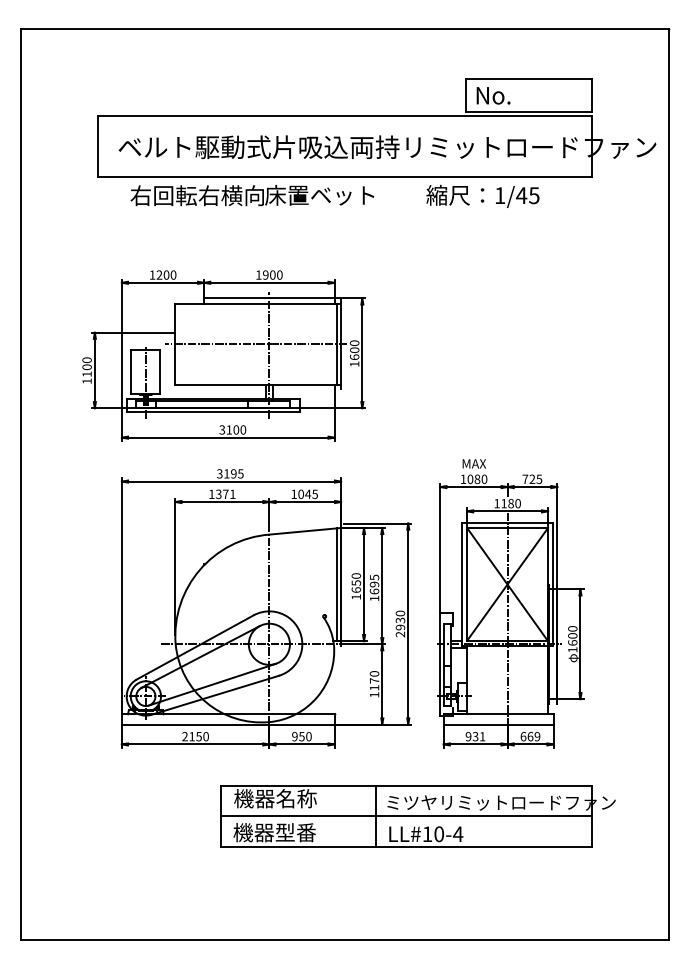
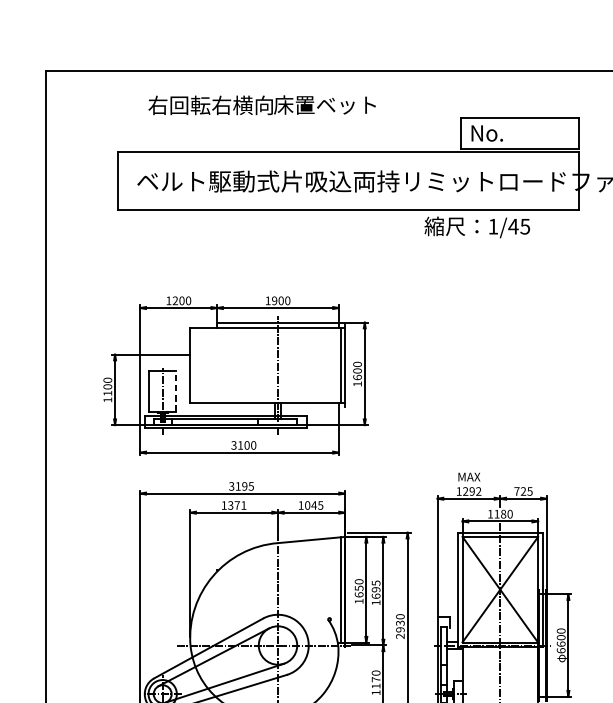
text: (252, 195) -> (262, 105), moved
line: (255, 344) -> (265, 365), removed
line: (159, 372) -> (175, 391), solid -> dashed
text: (477, 479) -> (472, 491), 1080 -> 1292
text: (572, 649) -> (560, 650), 1600 -> 6600

